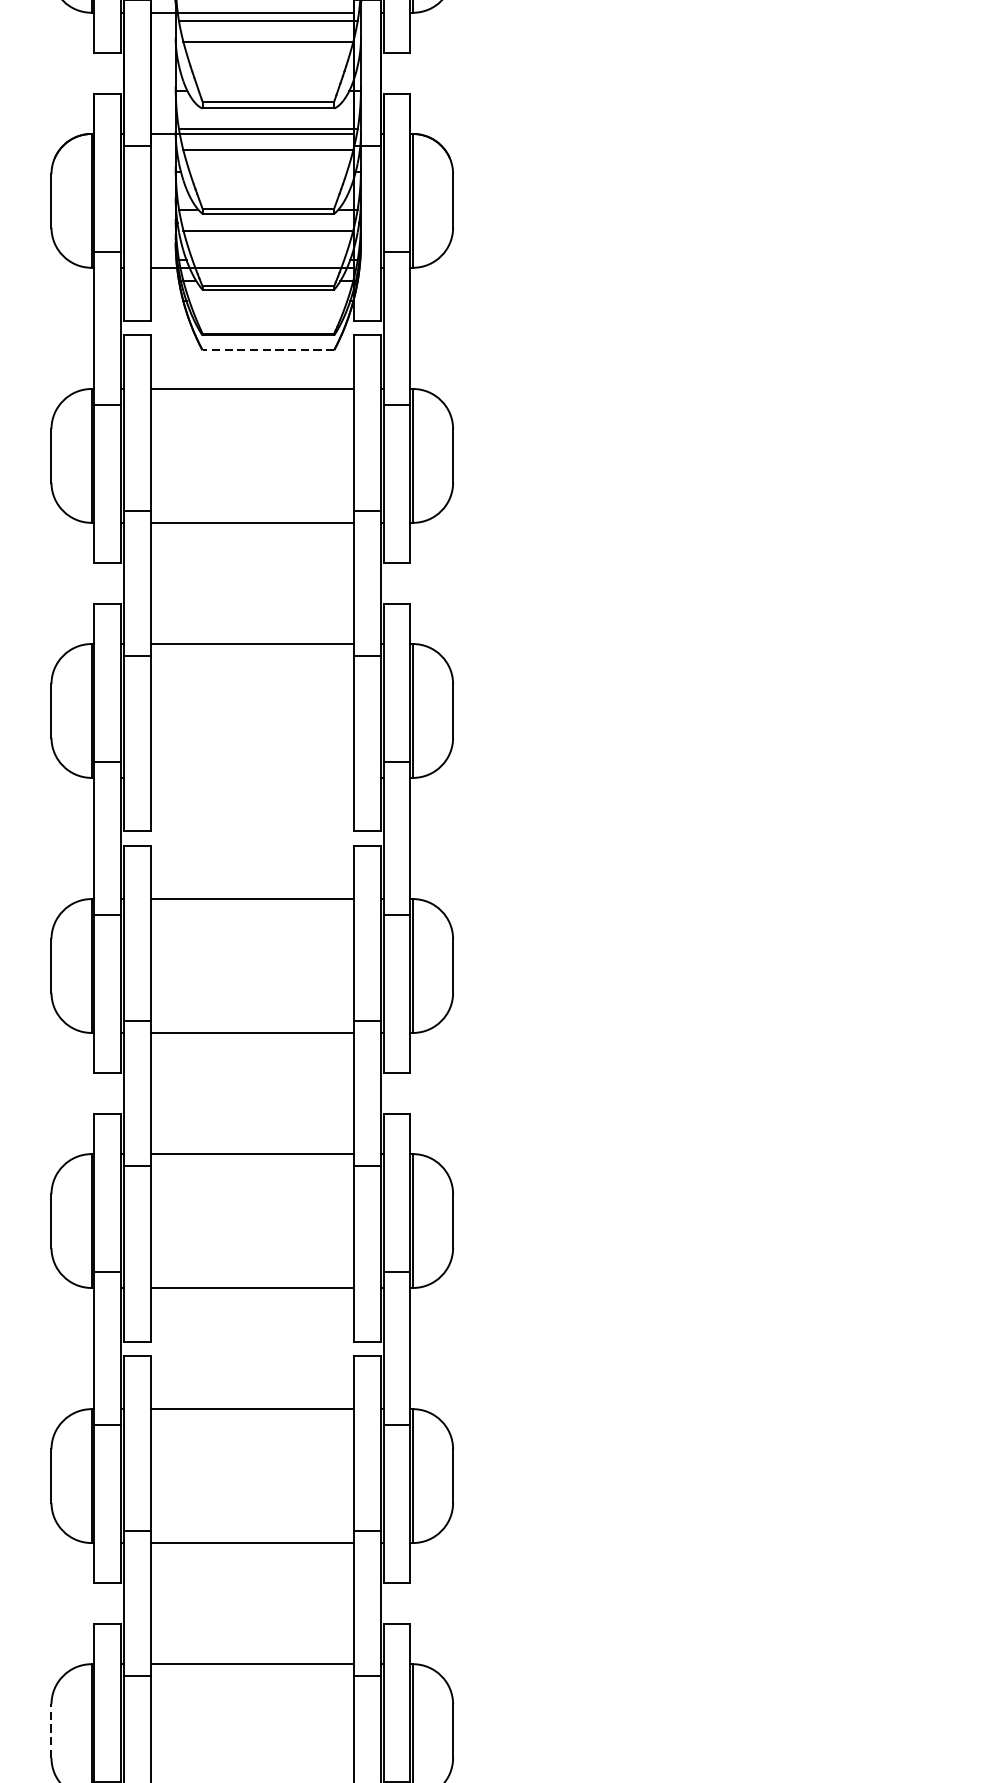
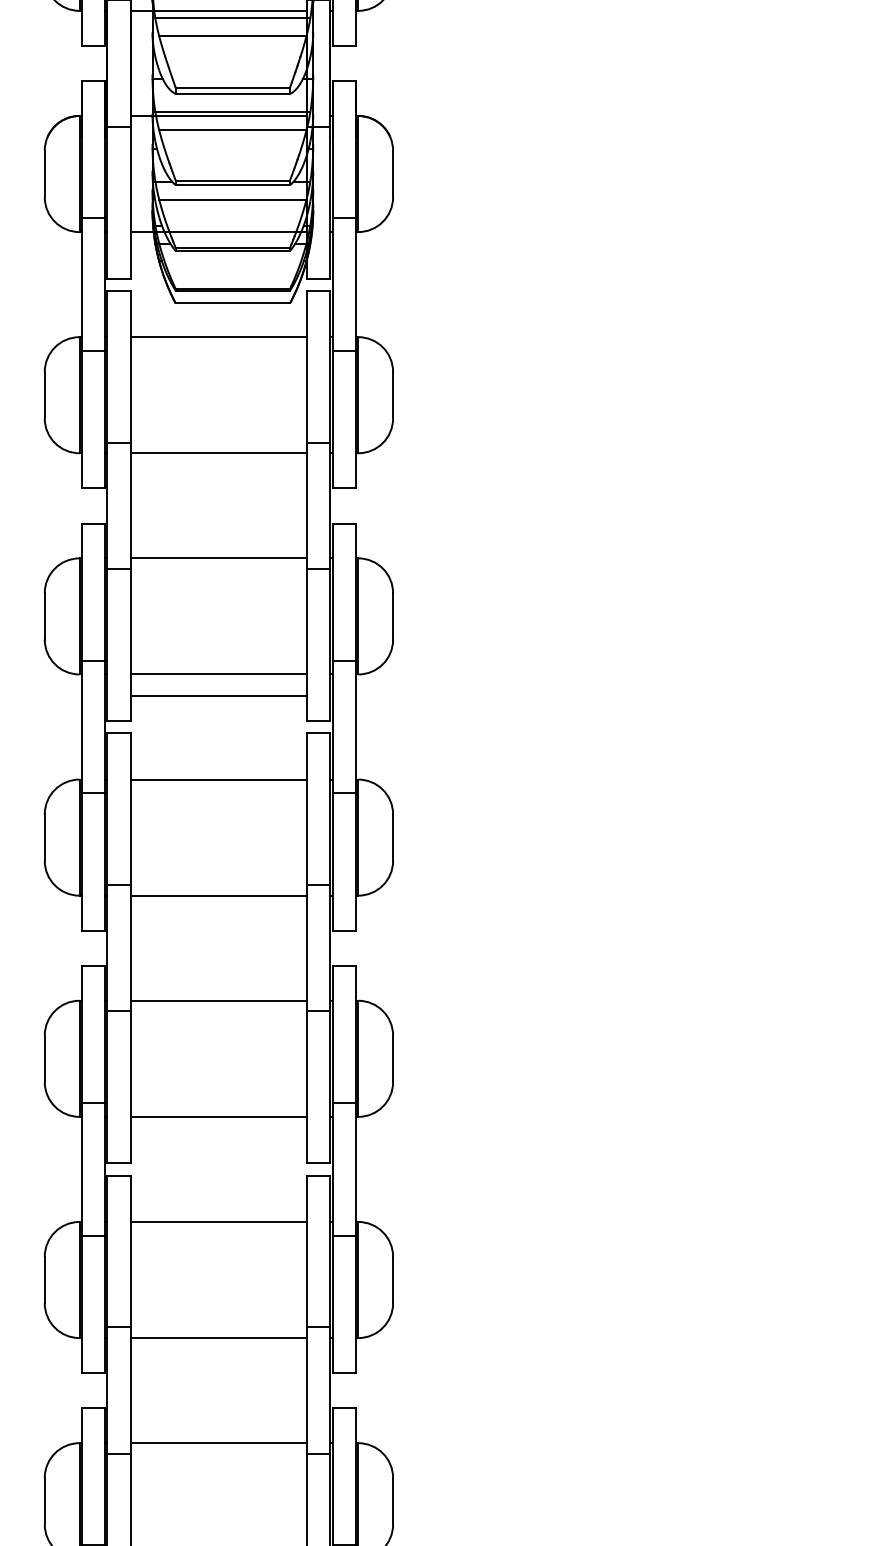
line: (267, 350) -> (232, 303), dashed -> solid
line: (251, 777) -> (218, 674), added
line: (251, 802) -> (218, 695), added
line: (51, 1730) -> (44, 1500), dashed -> solid

